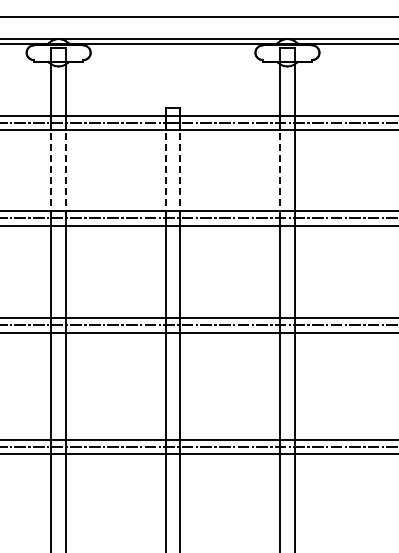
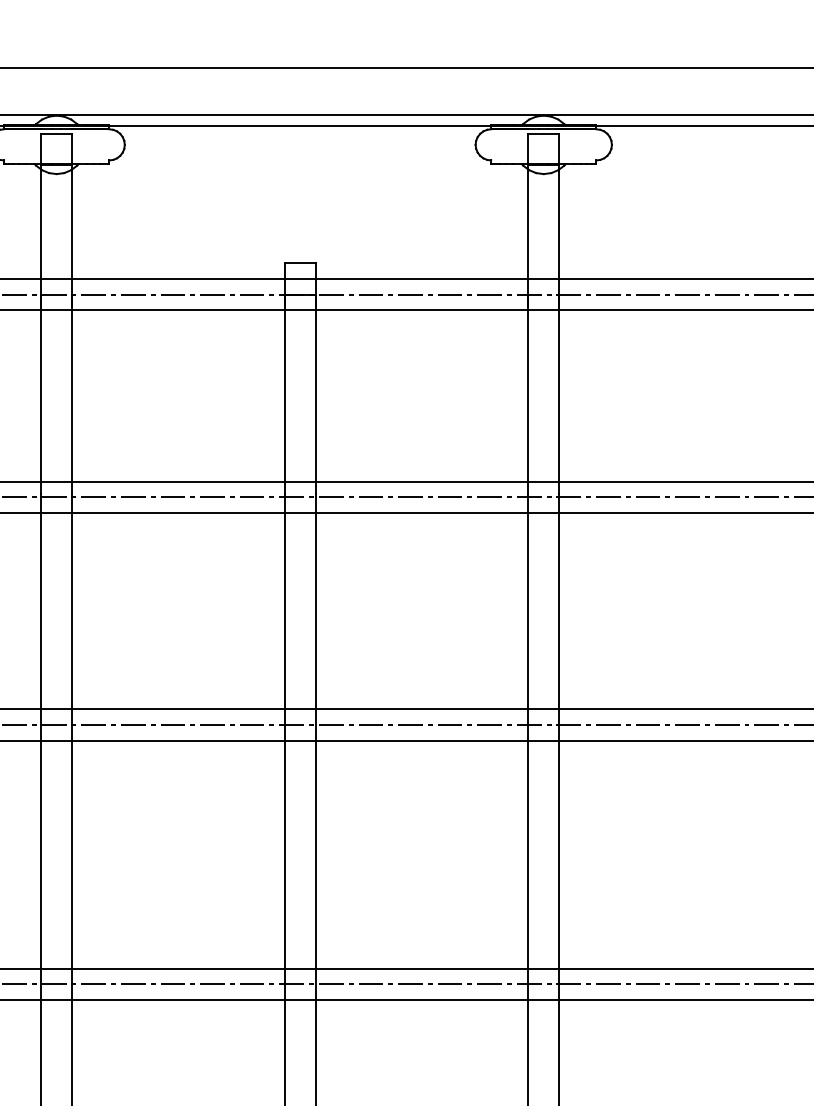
line: (51, 172) -> (41, 399), dashed -> solid
line: (66, 172) -> (73, 399), dashed -> solid
line: (165, 172) -> (284, 399), dashed -> solid
line: (180, 172) -> (316, 399), dashed -> solid
line: (280, 172) -> (528, 399), dashed -> solid

